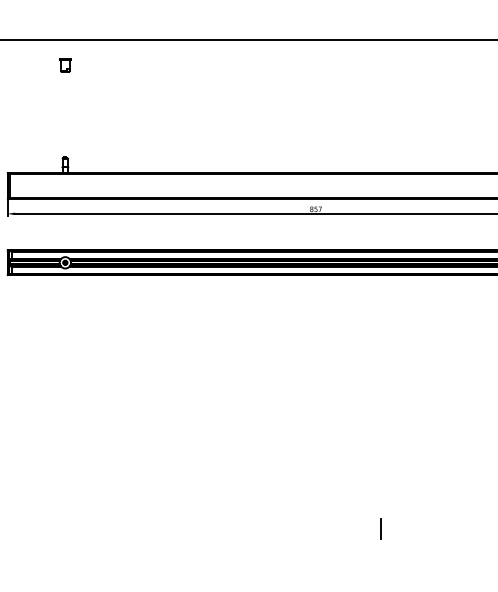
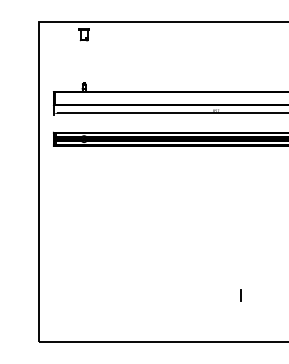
part: (64, 66) -> (83, 35), size x1.6
line: (379, 529) -> (240, 295), moved

